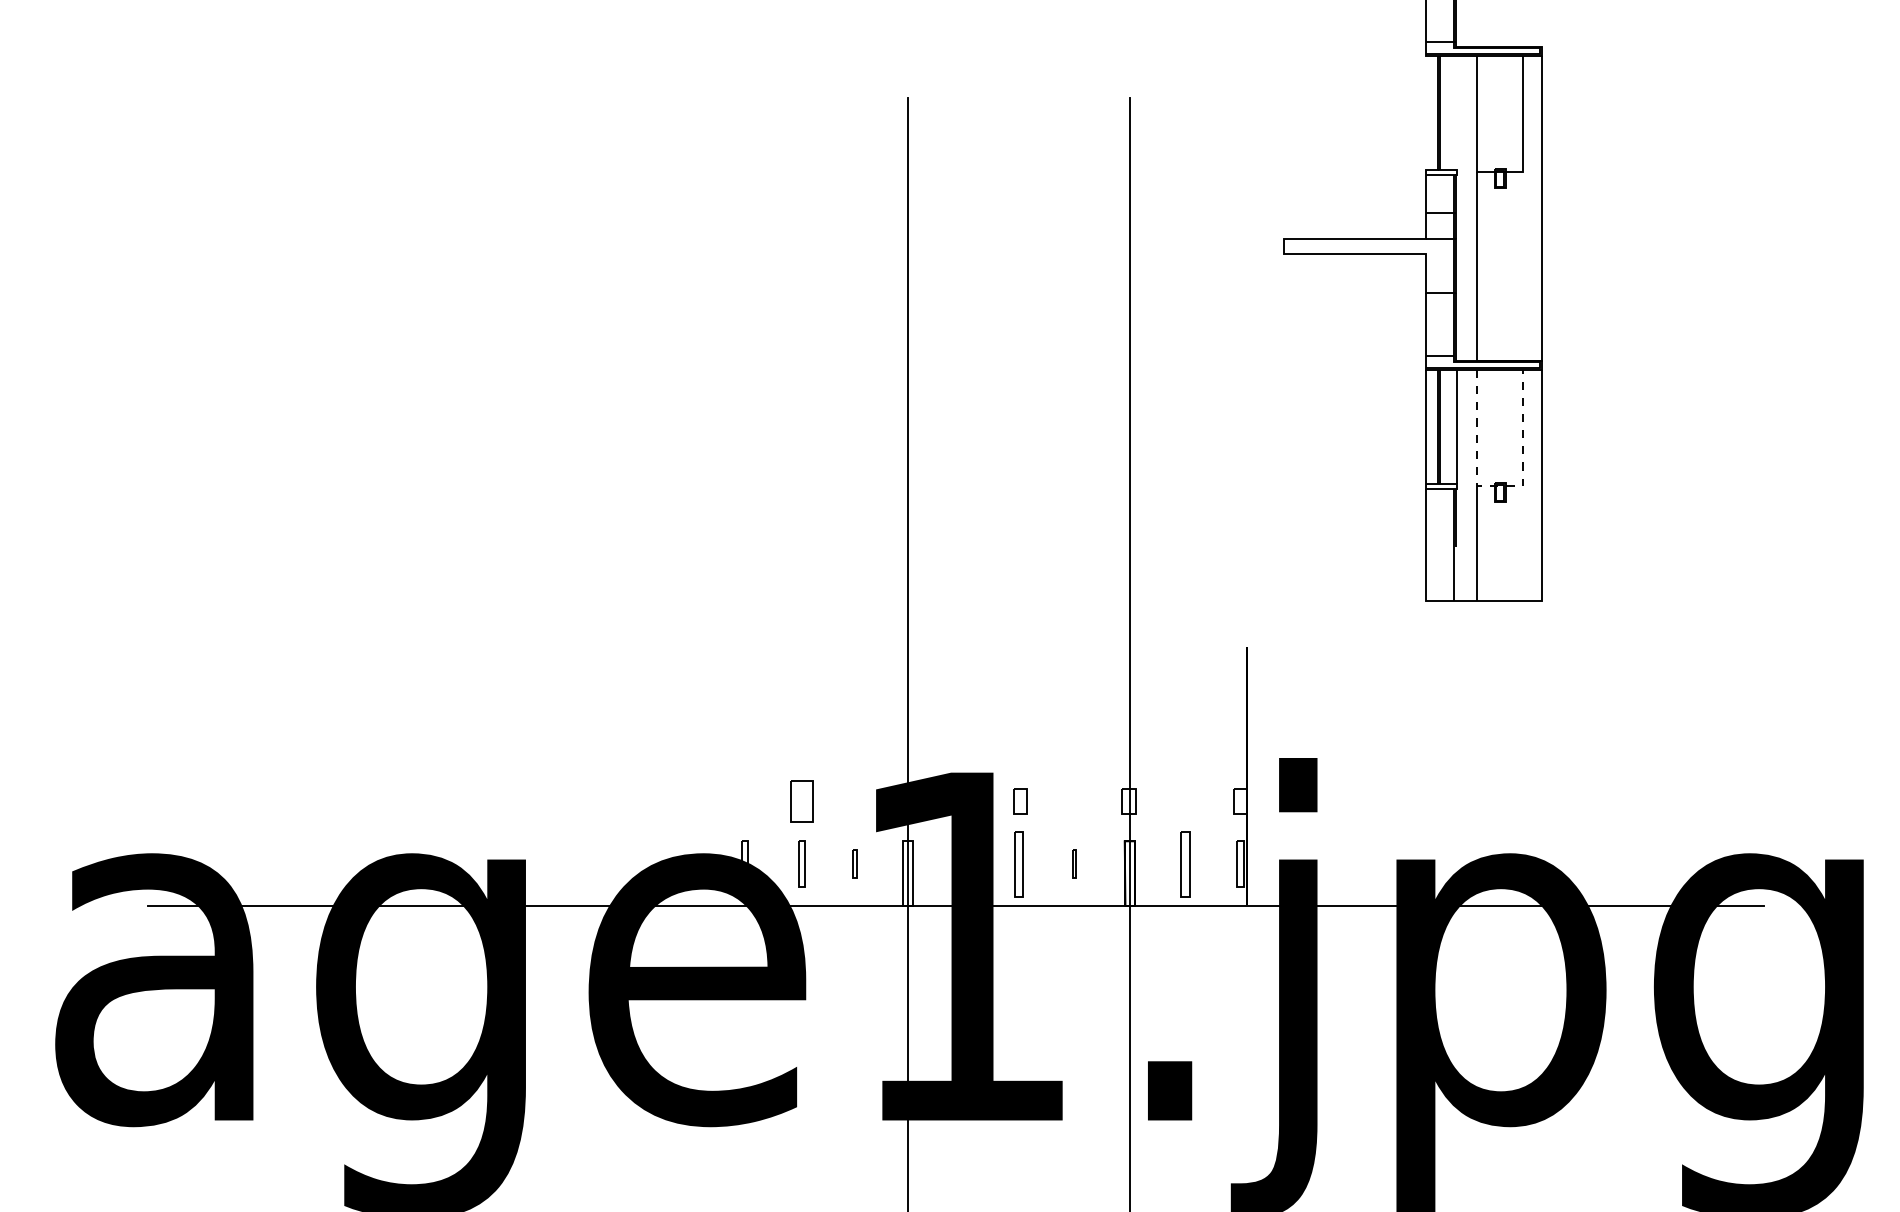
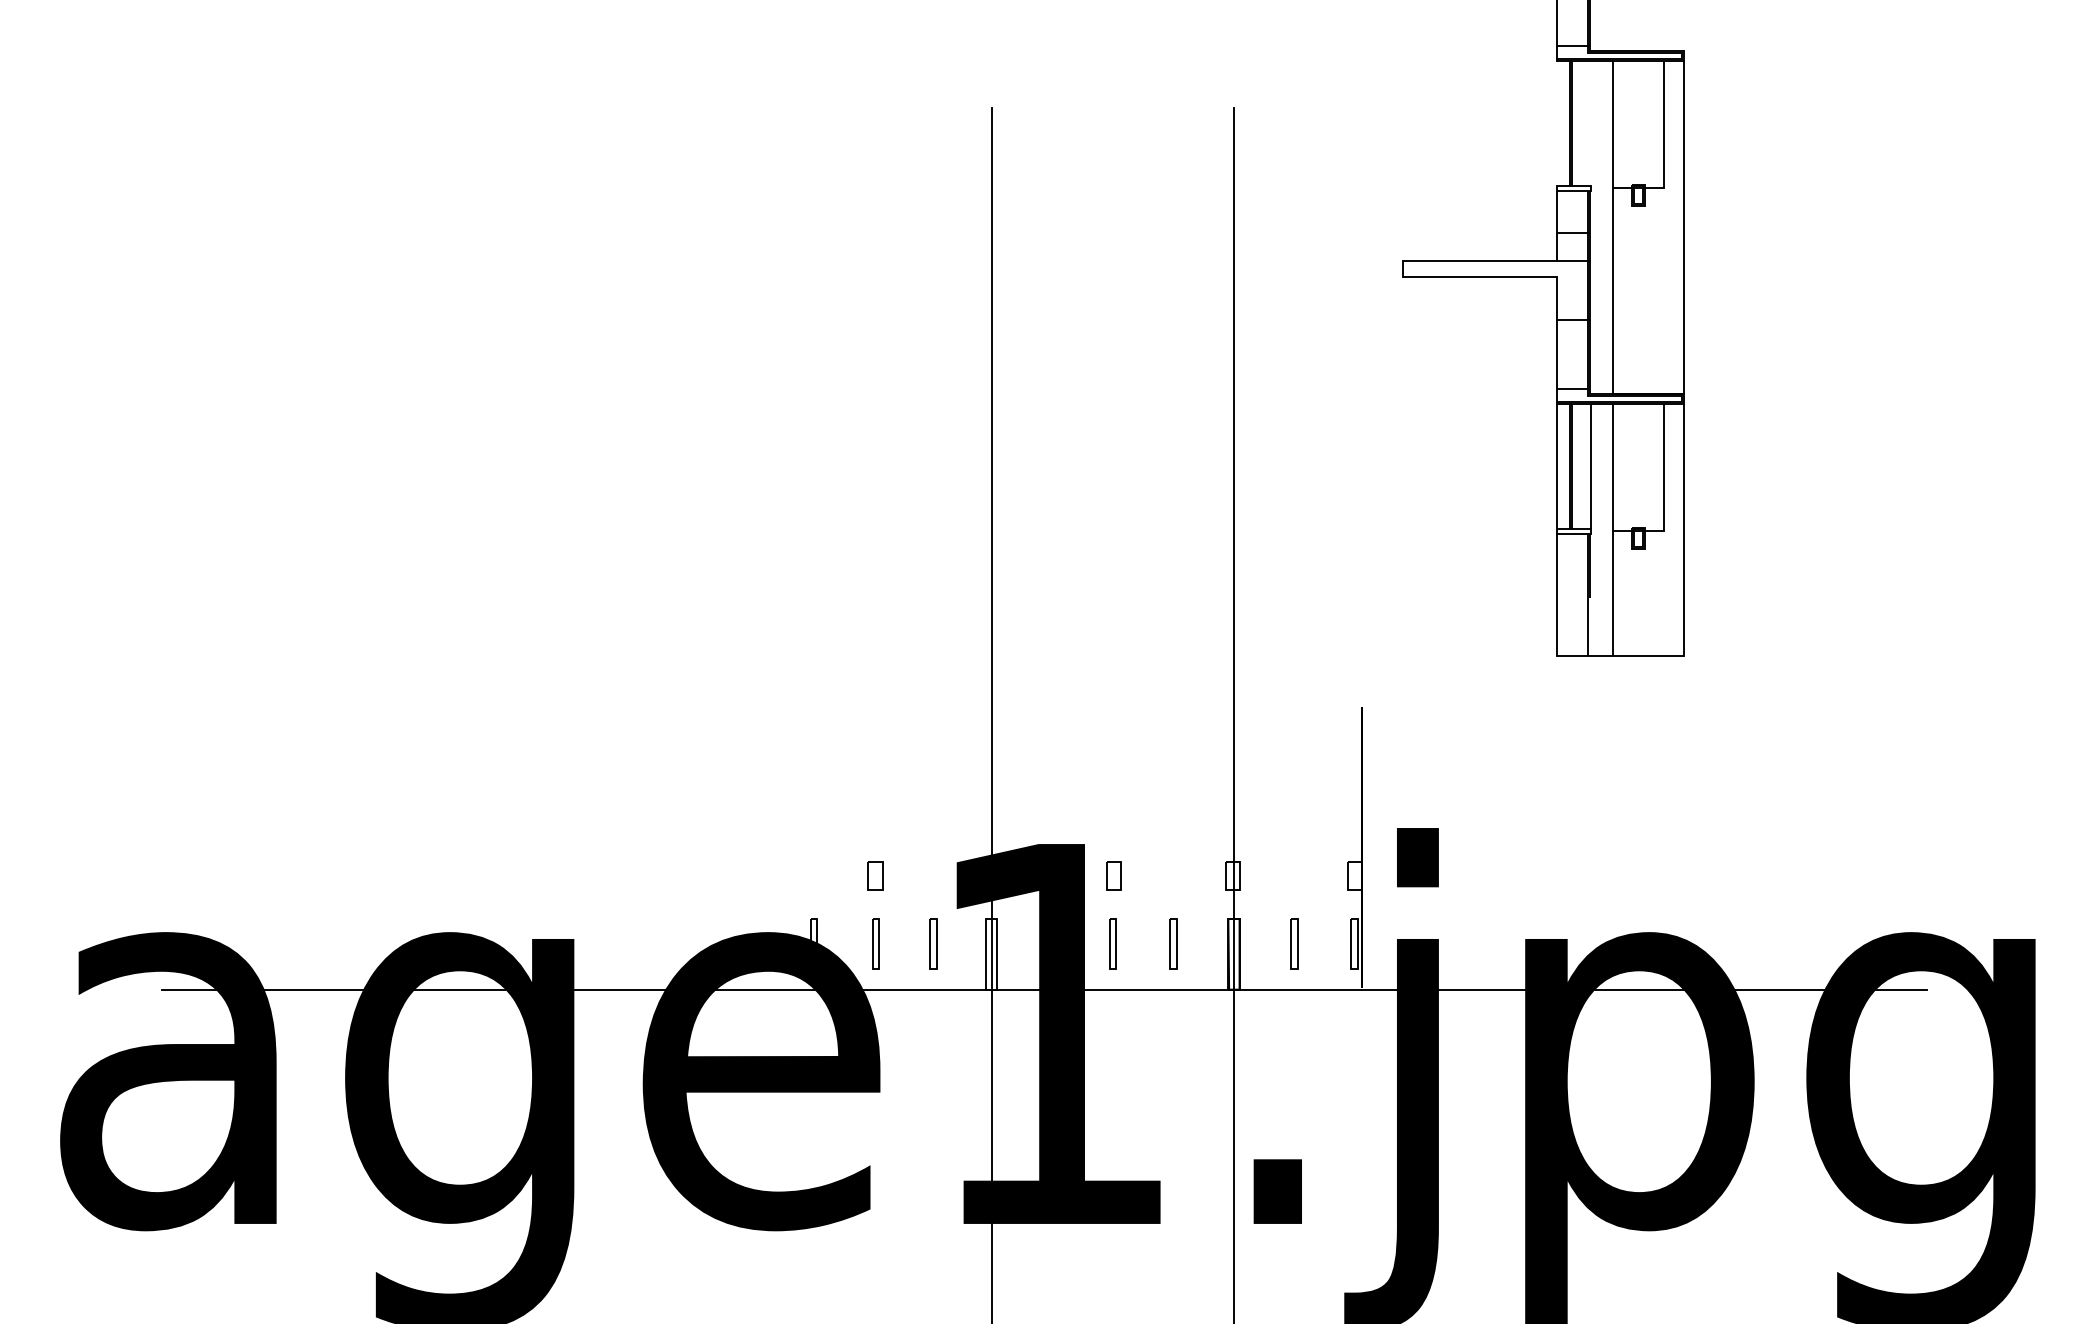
line: (1500, 486) -> (1638, 531), dashed -> solid
part: (801, 801) -> (875, 875), size x0.62
part: (854, 863) -> (933, 943), size x1.67
part: (1018, 863) -> (1112, 943), size x0.71
part: (1074, 863) -> (1173, 943), size x1.67
part: (1185, 863) -> (1294, 943), size x0.71

